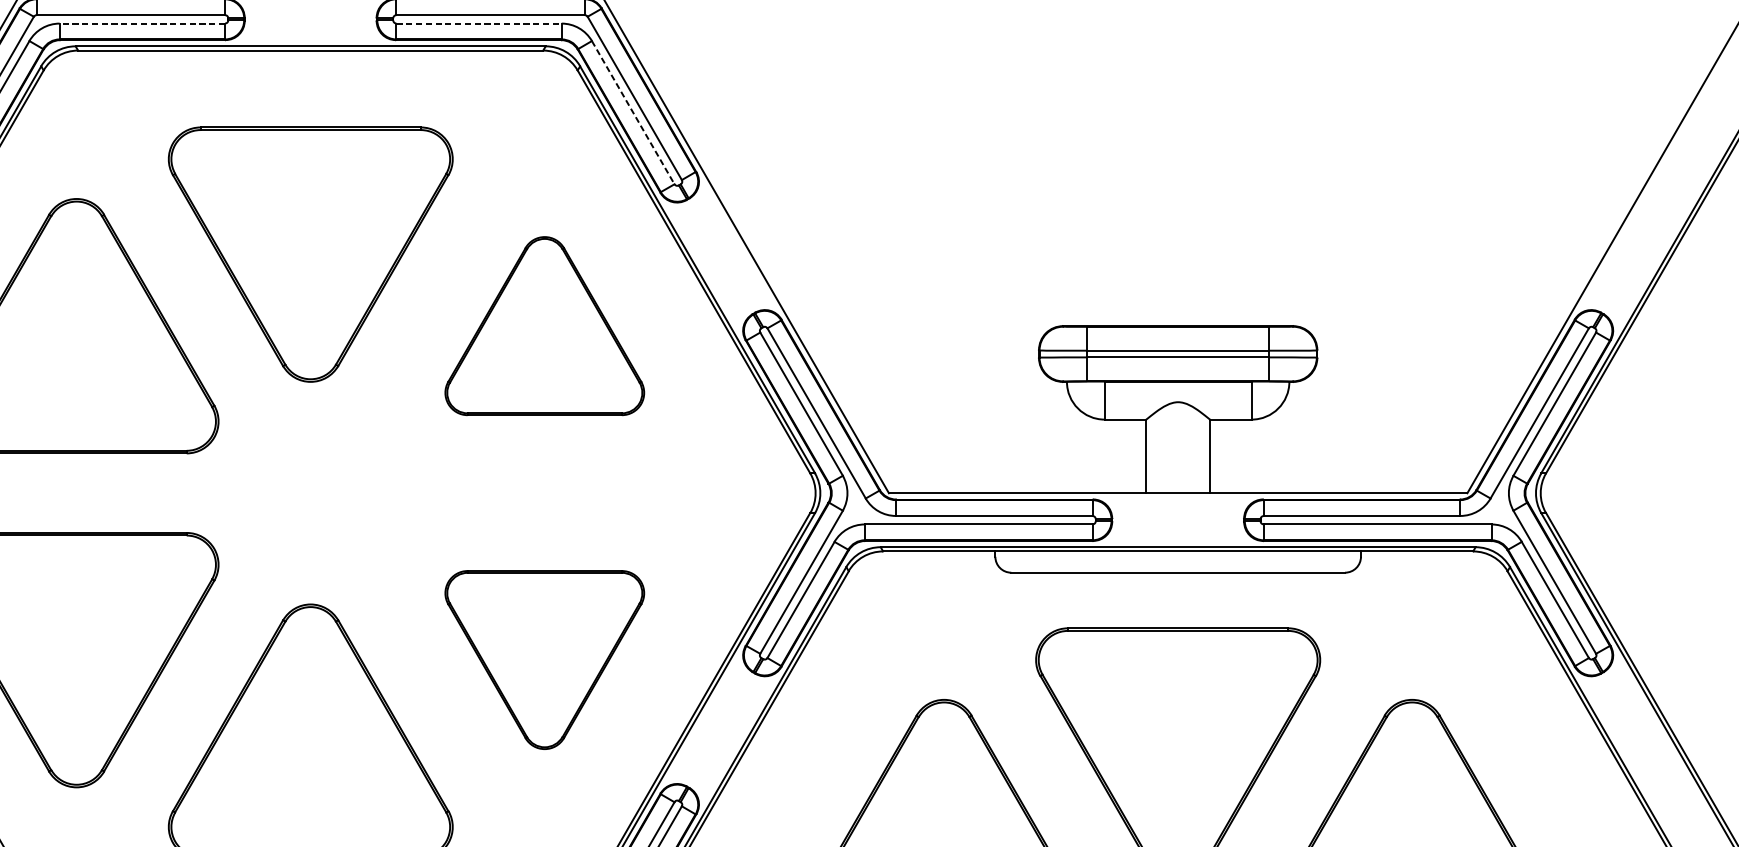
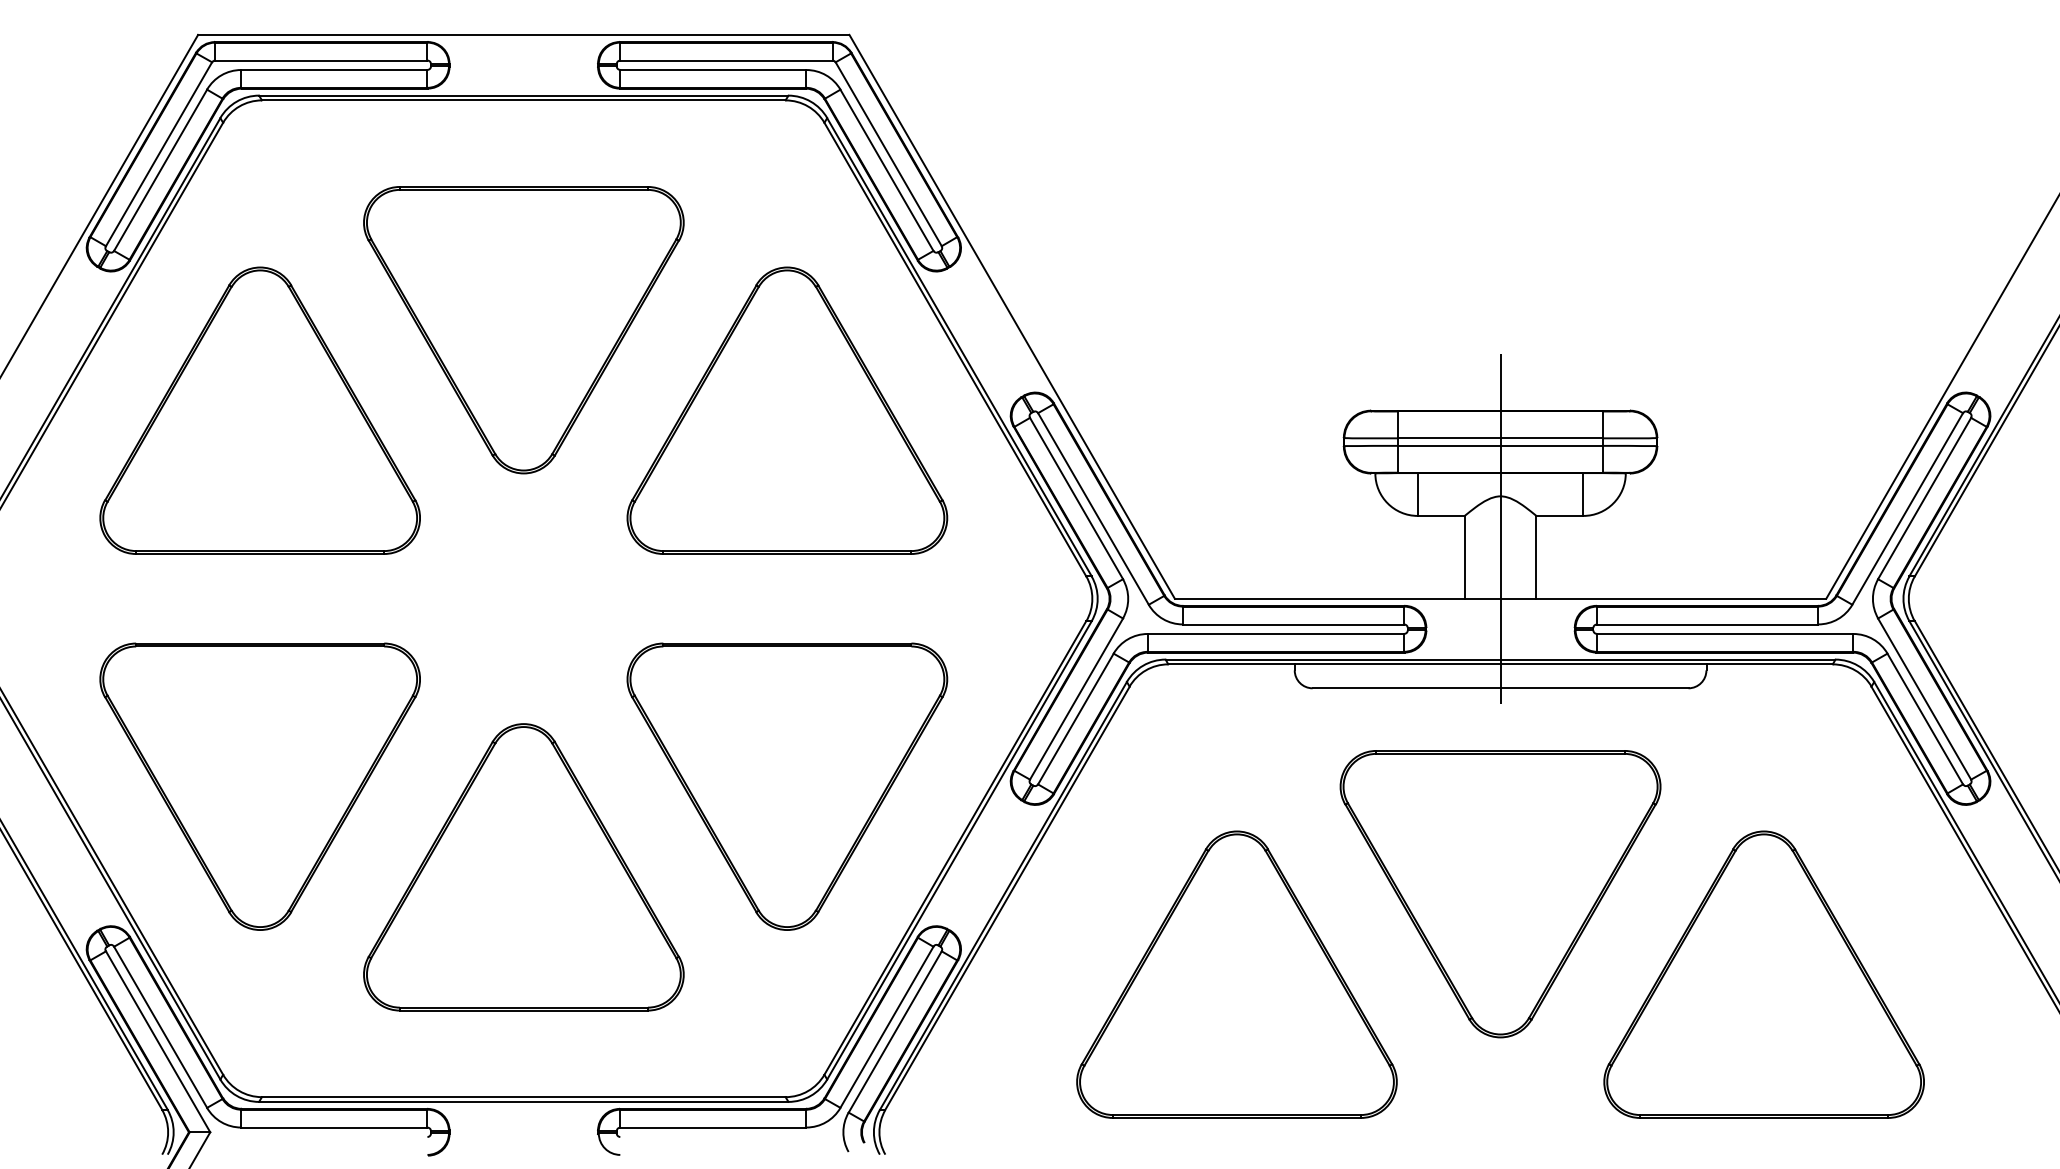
line: (141, 24) -> (333, 70), dashed -> solid
line: (479, 24) -> (713, 70), dashed -> solid
line: (633, 112) -> (887, 170), dashed -> solid
part: (544, 325) -> (787, 410), size x1.43
line: (1178, 430) -> (1500, 528), added
part: (544, 659) -> (787, 786), size x1.43

